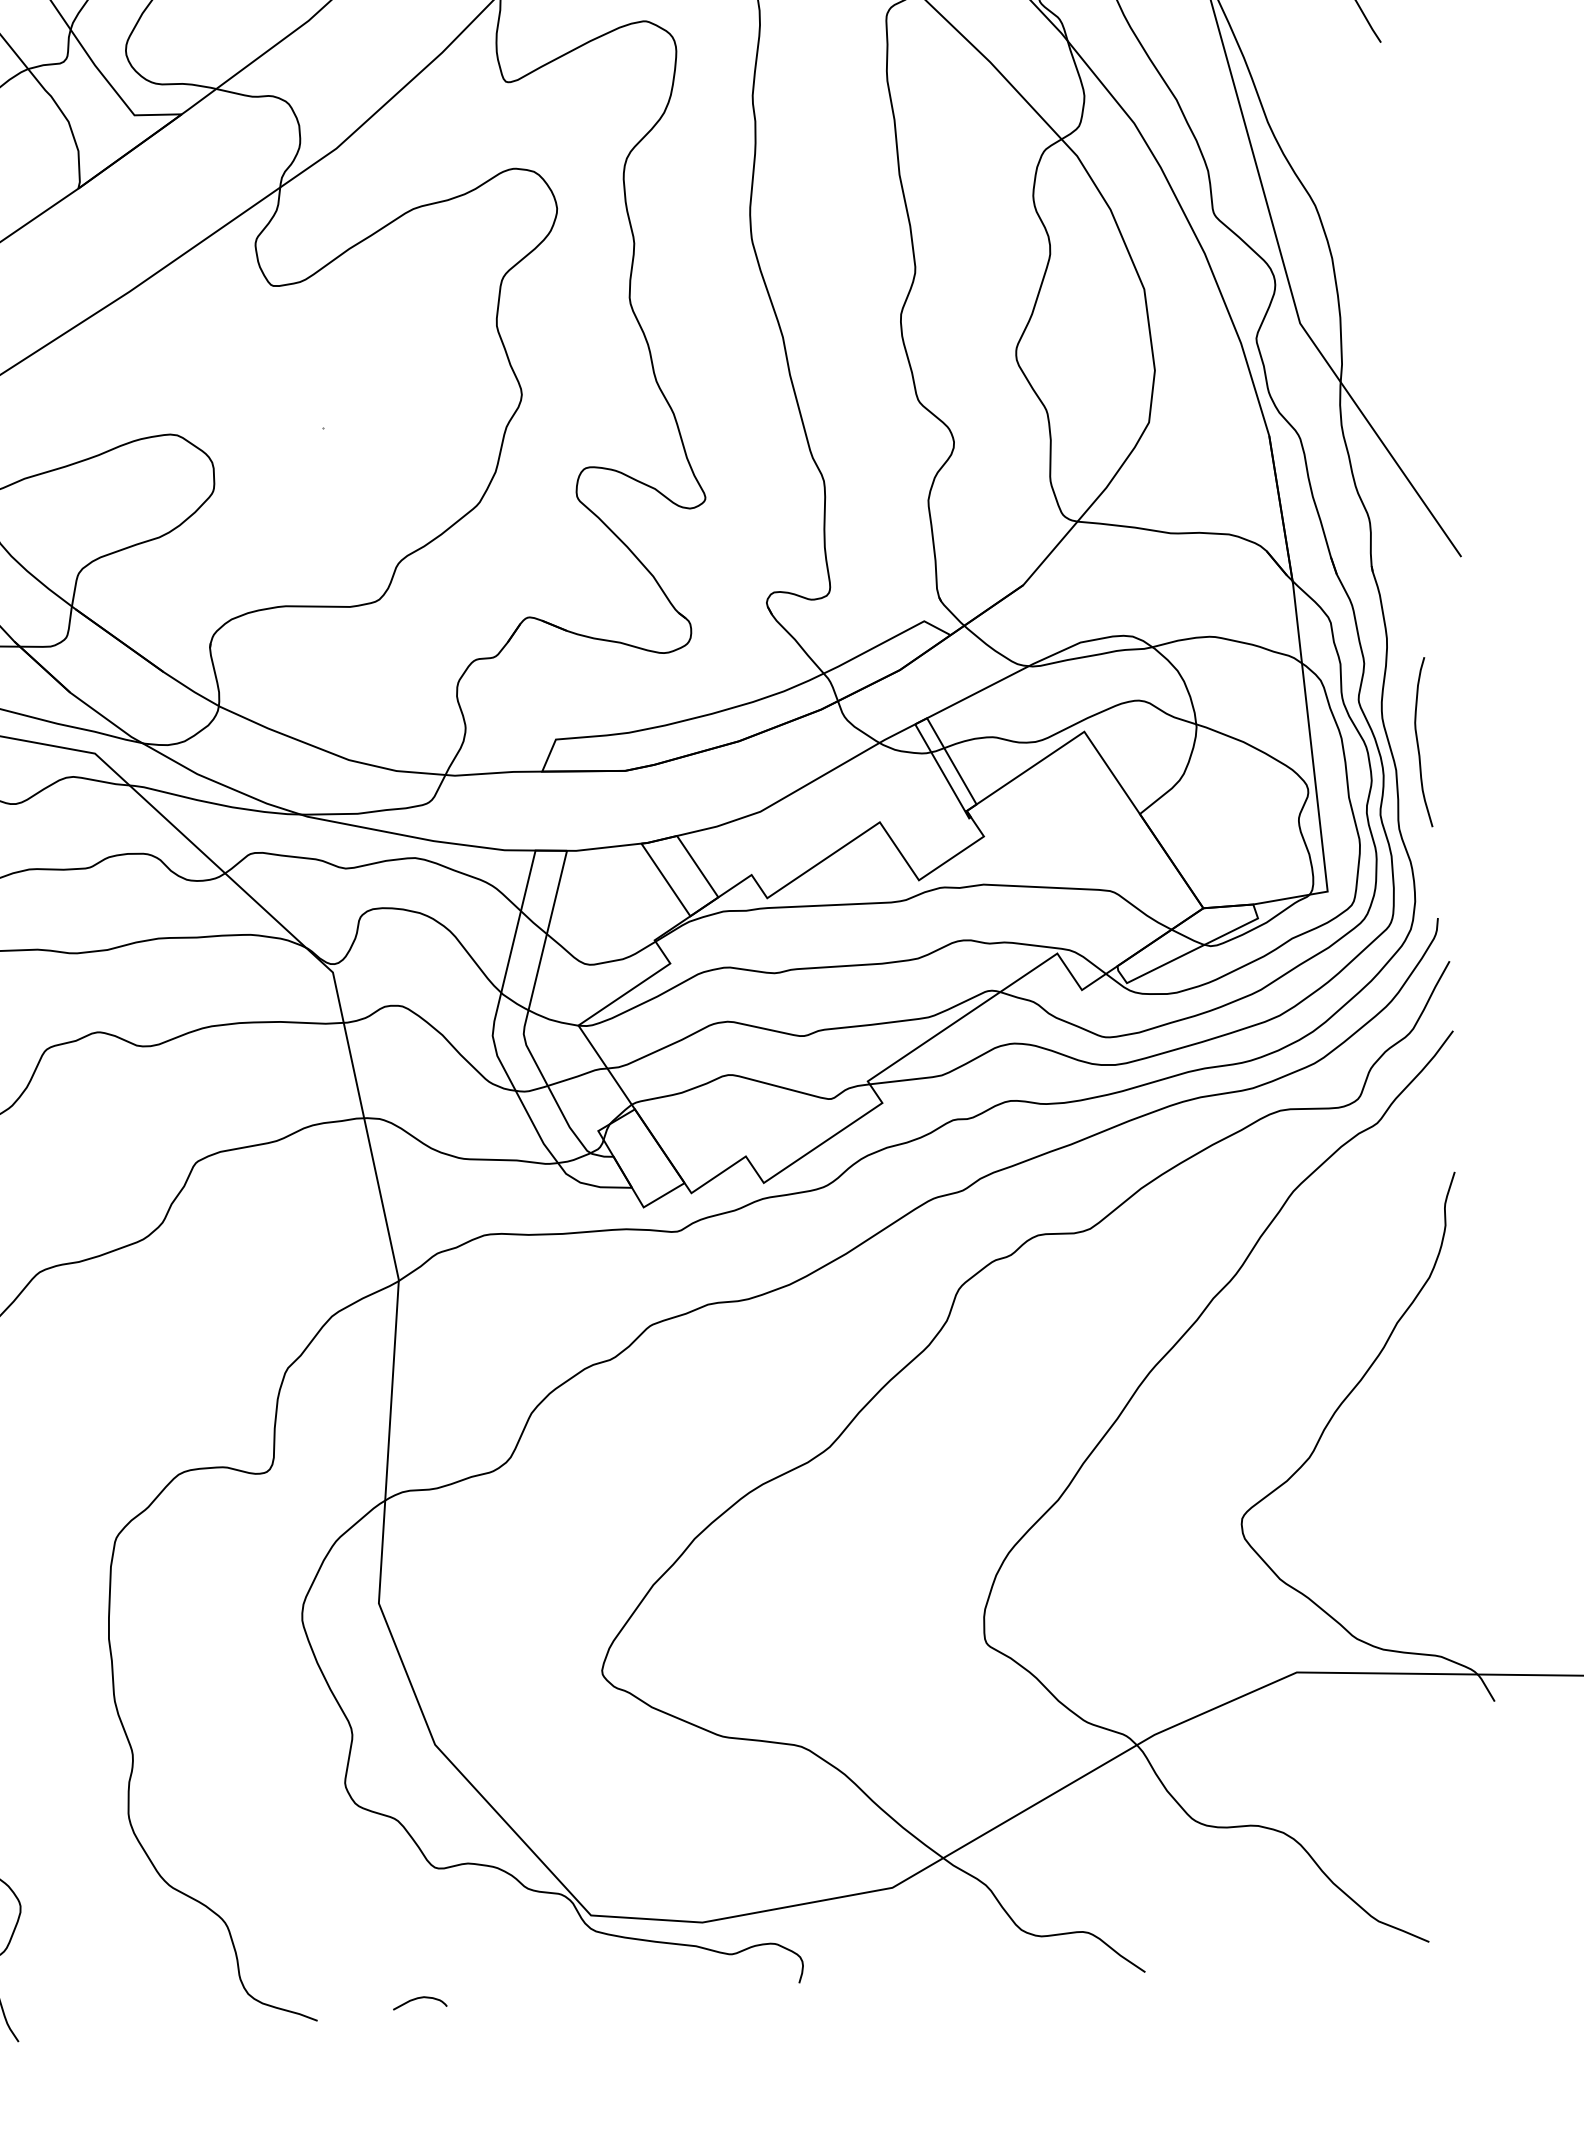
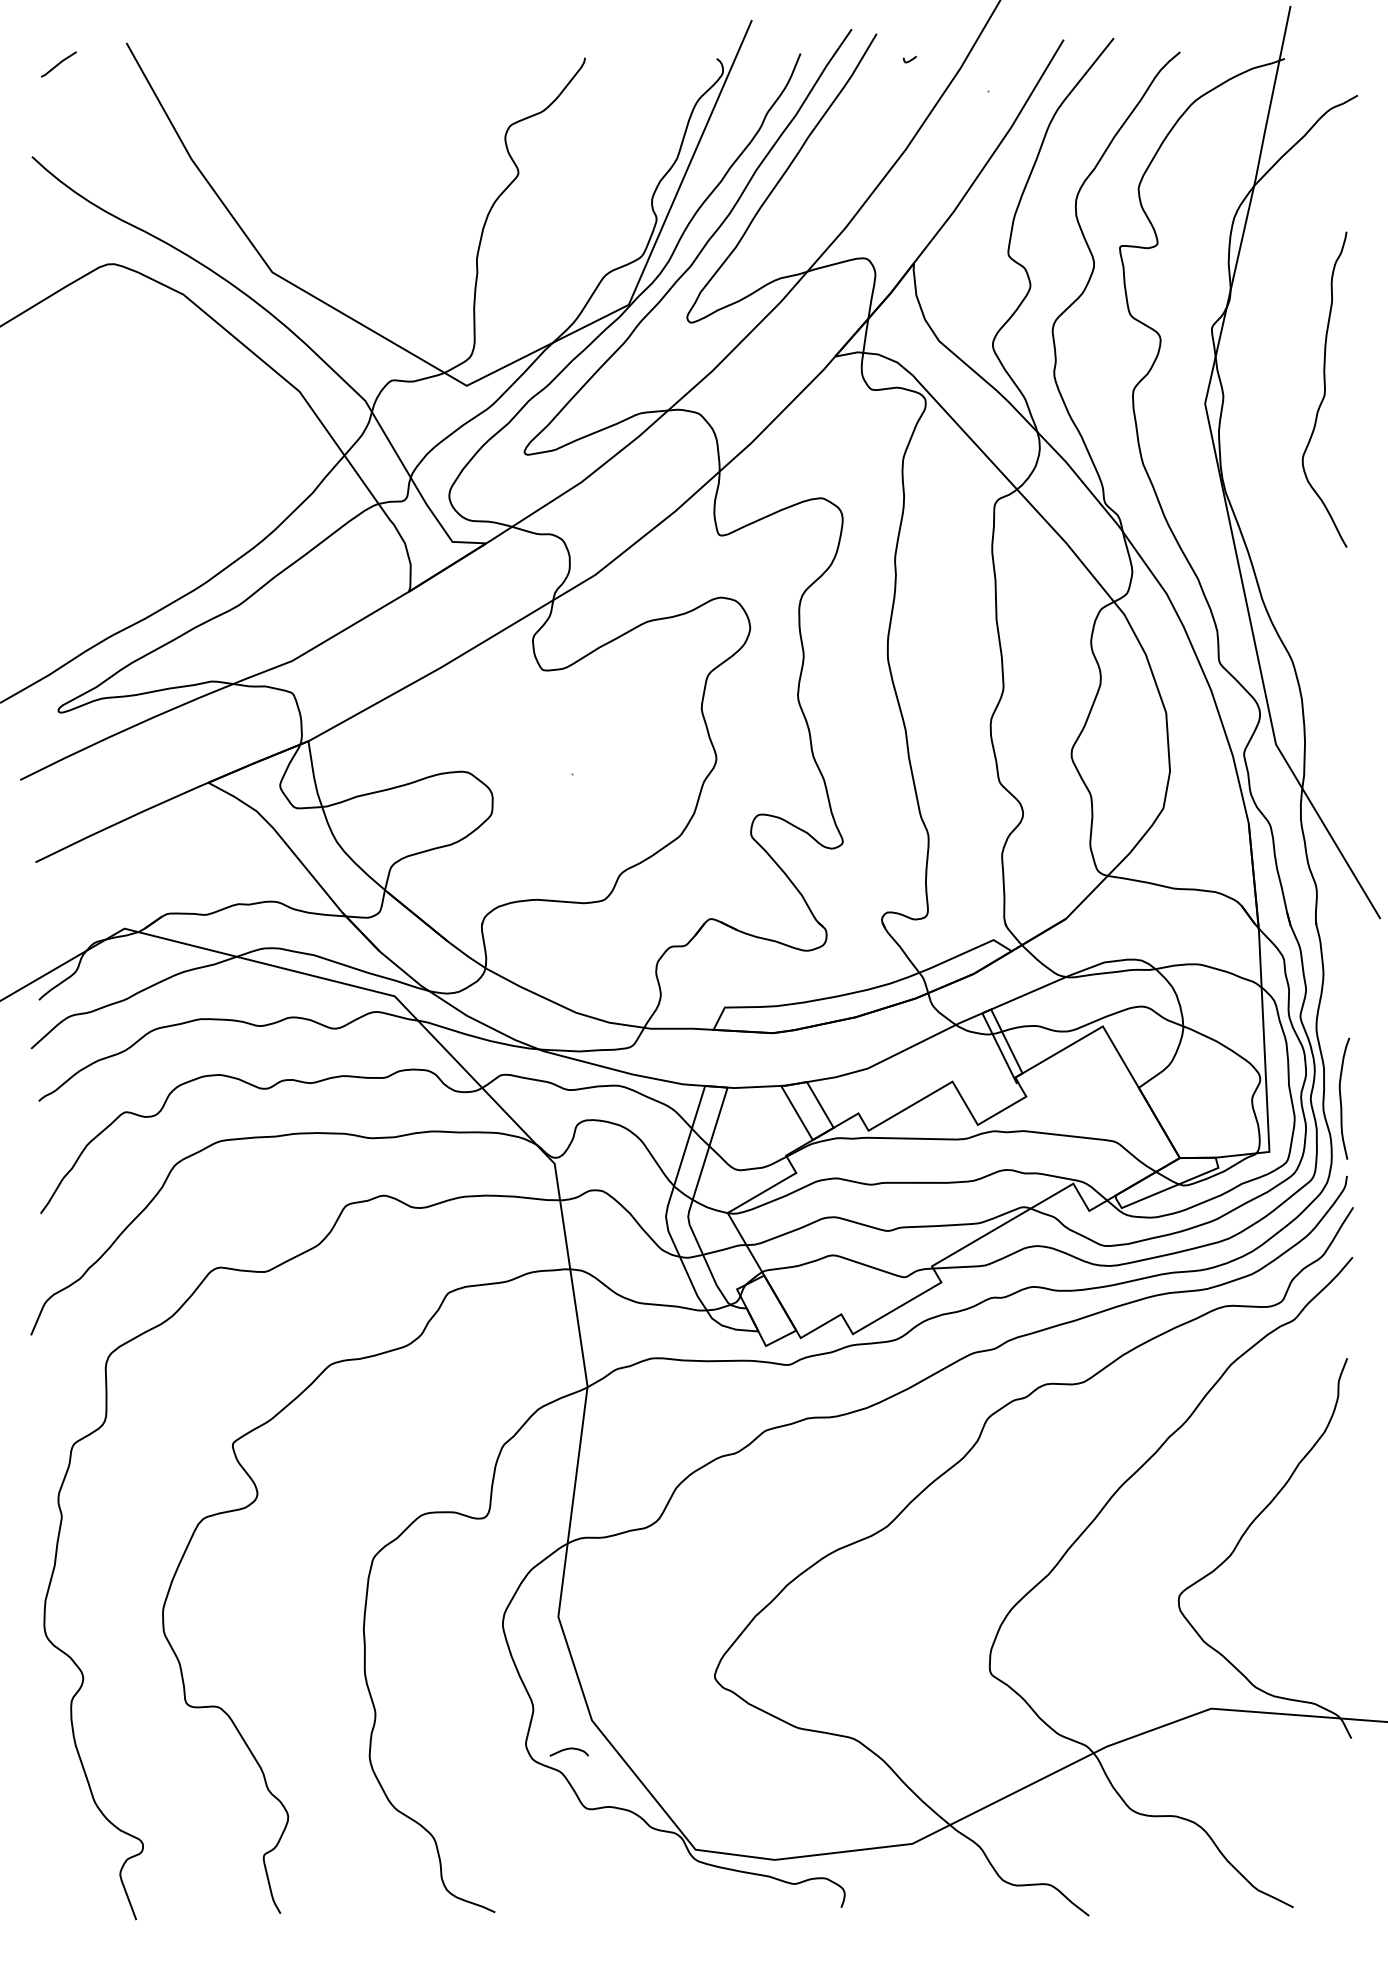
curve: (1418, 742) -> (1341, 1098), moved
curve: (418, 1999) -> (568, 1749), moved

